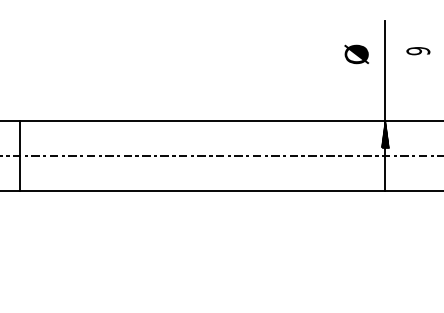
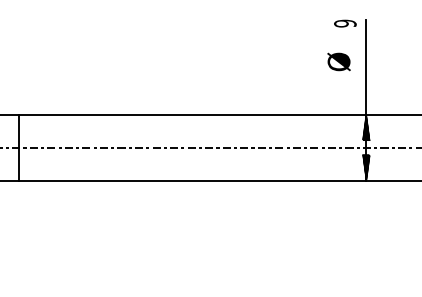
text: (418, 51) -> (345, 23), moved
text: (356, 54) -> (338, 62), moved
hatch: (385, 176) -> (366, 167), added

